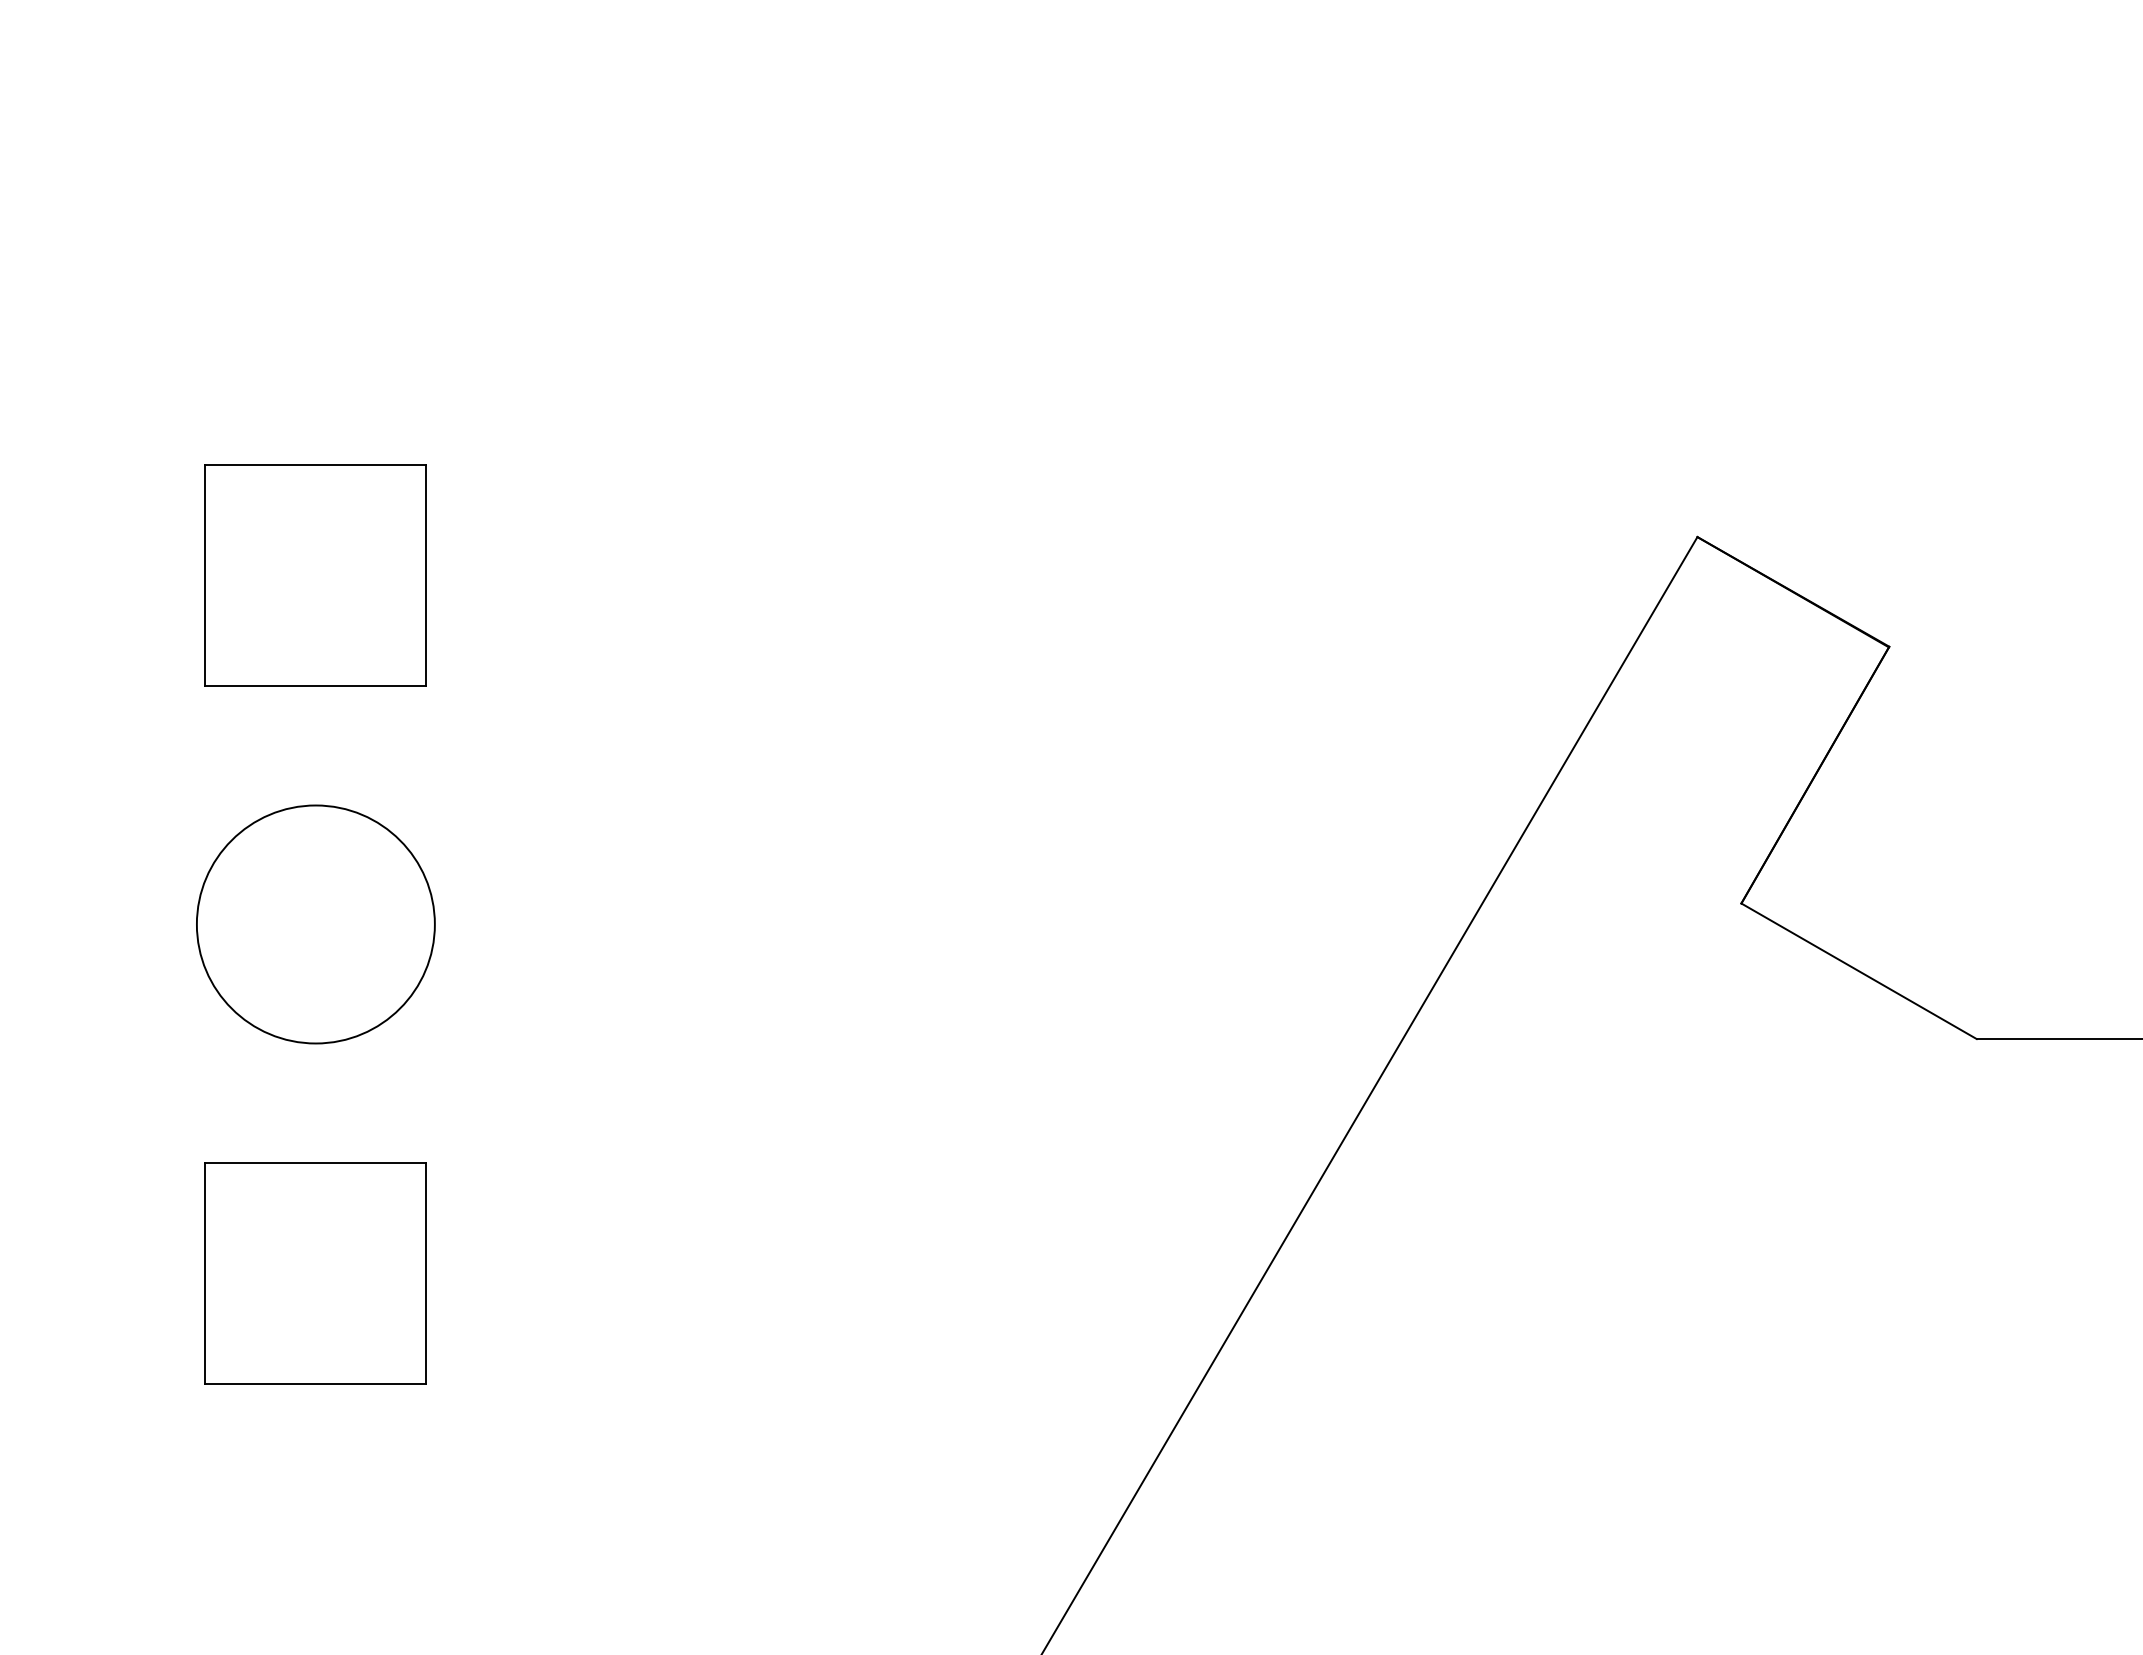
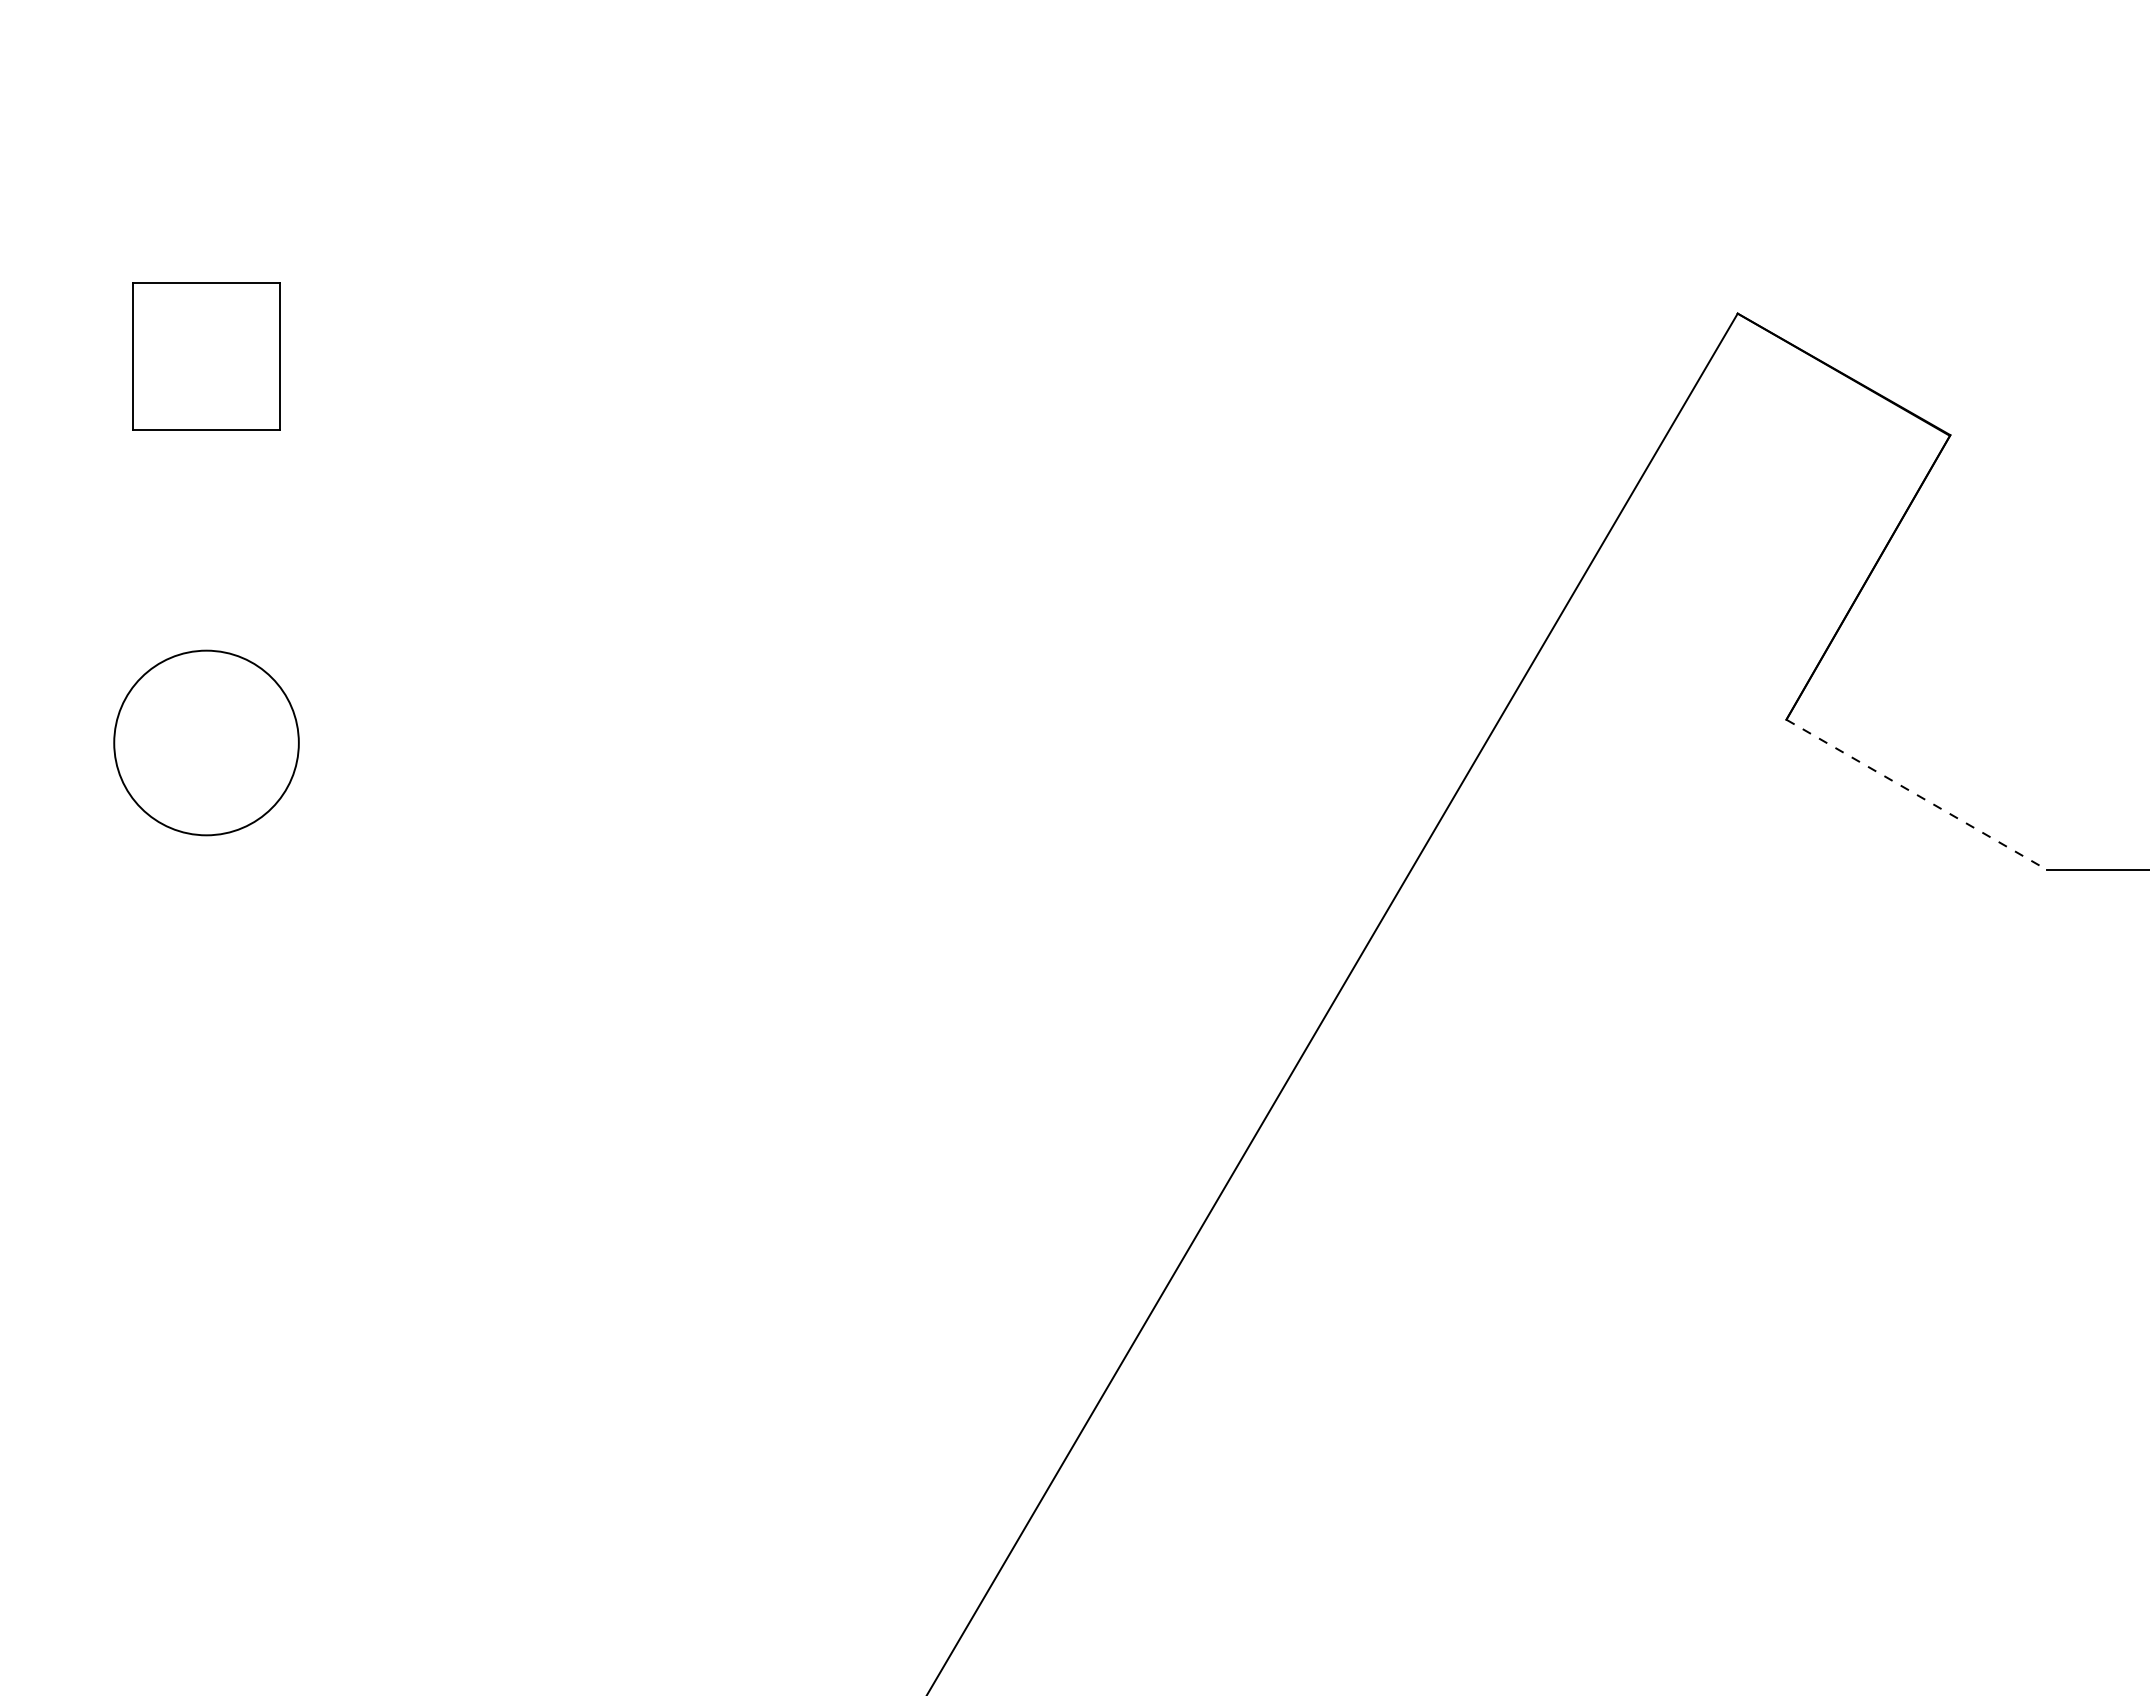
part: (315, 575) -> (206, 356), size x0.6
circle: (315, 924) -> (206, 743), size x0.7
line: (1859, 971) -> (1917, 795), solid -> dashed
part: (315, 1273) -> (206, 1129), removed

